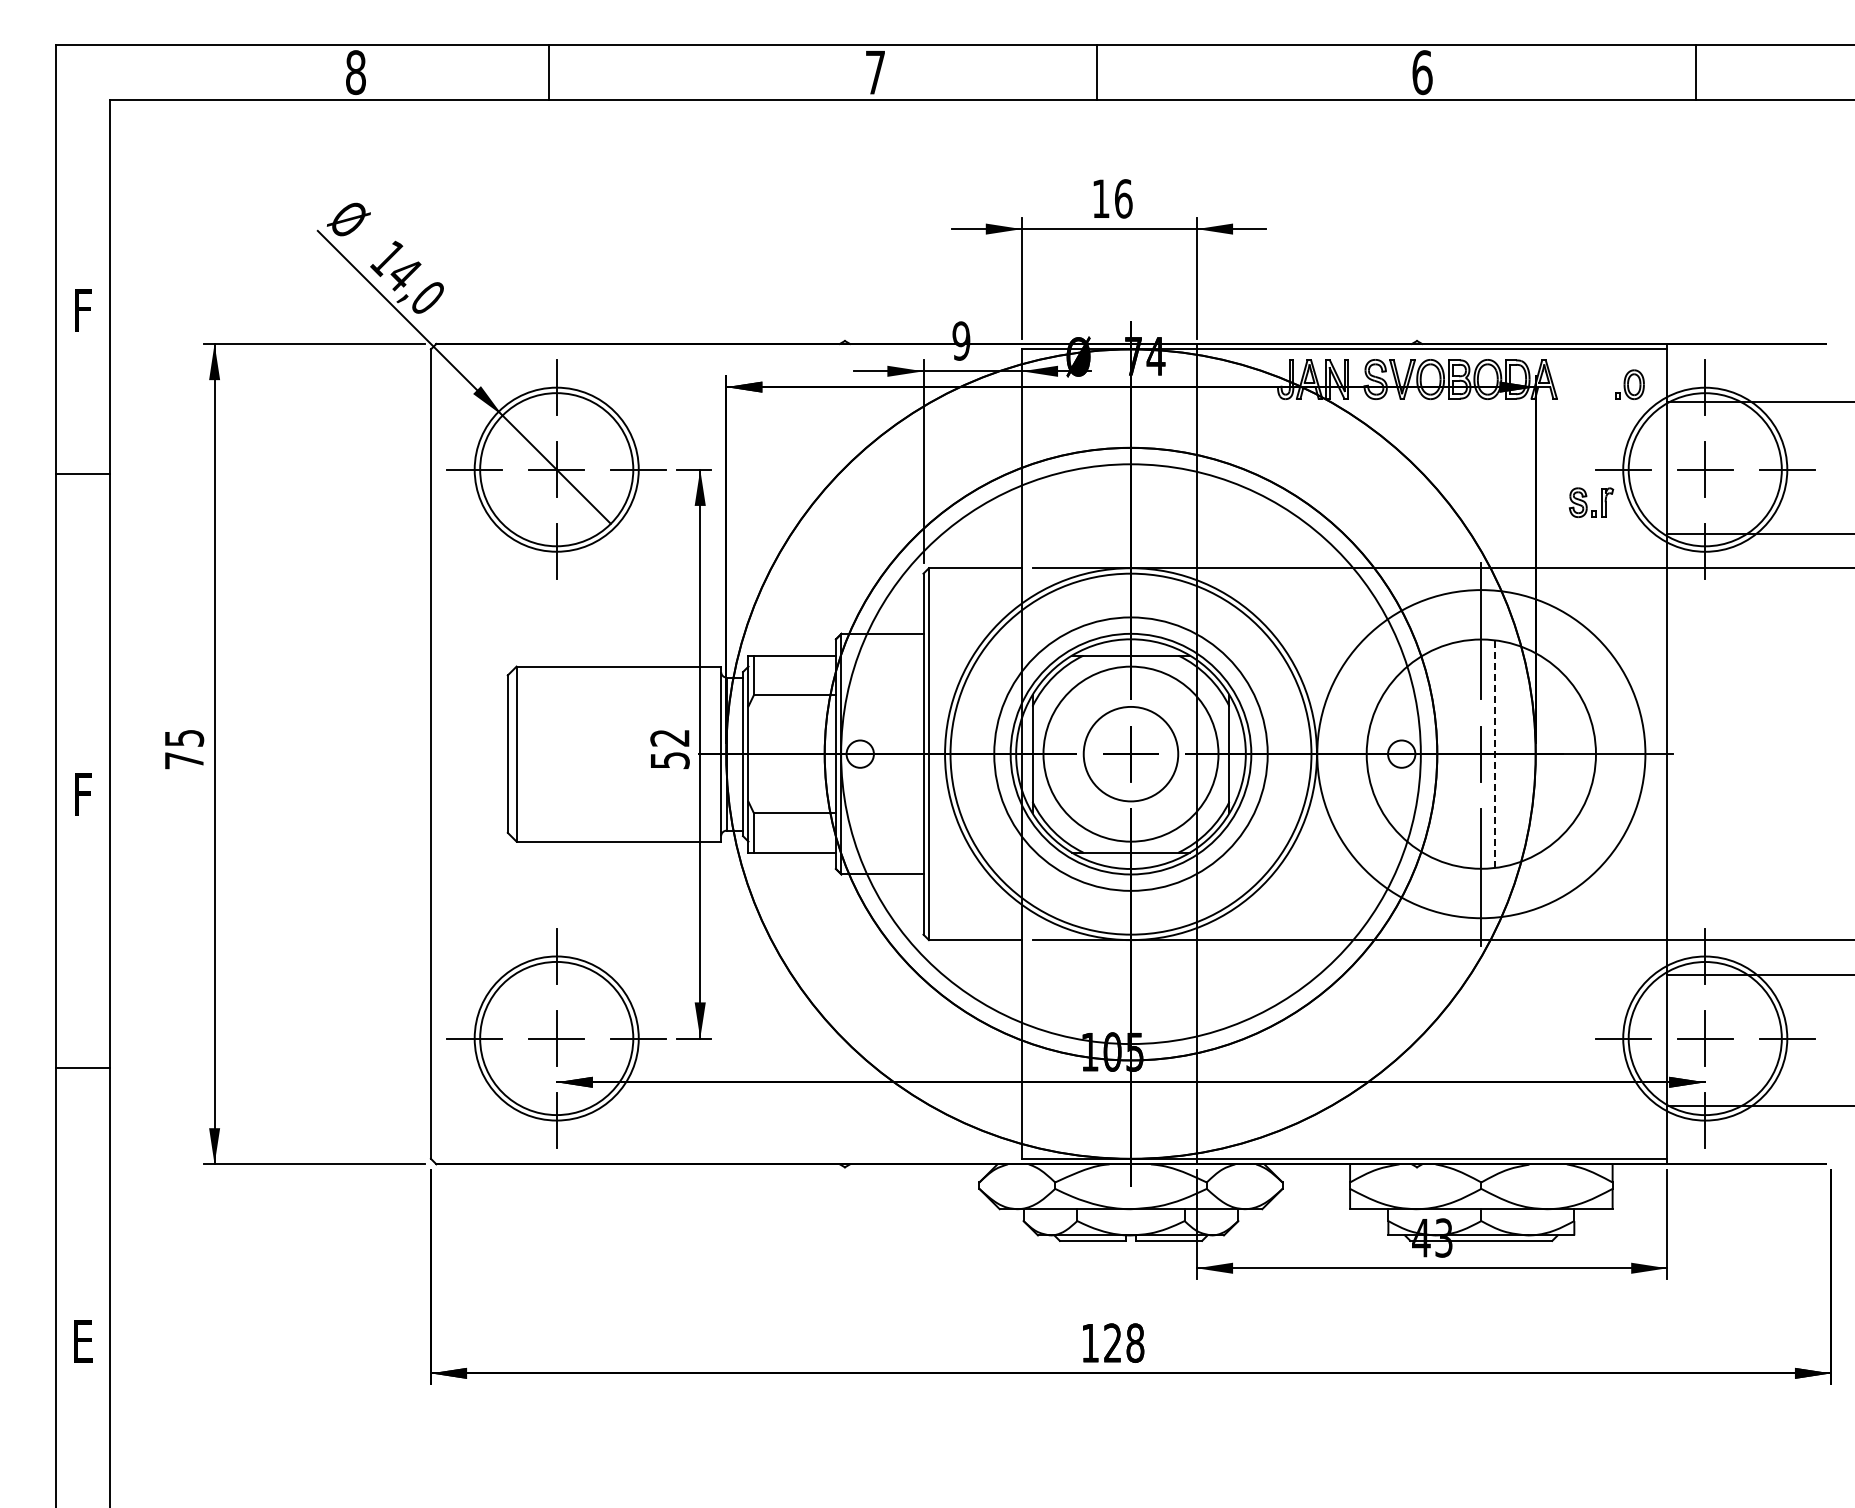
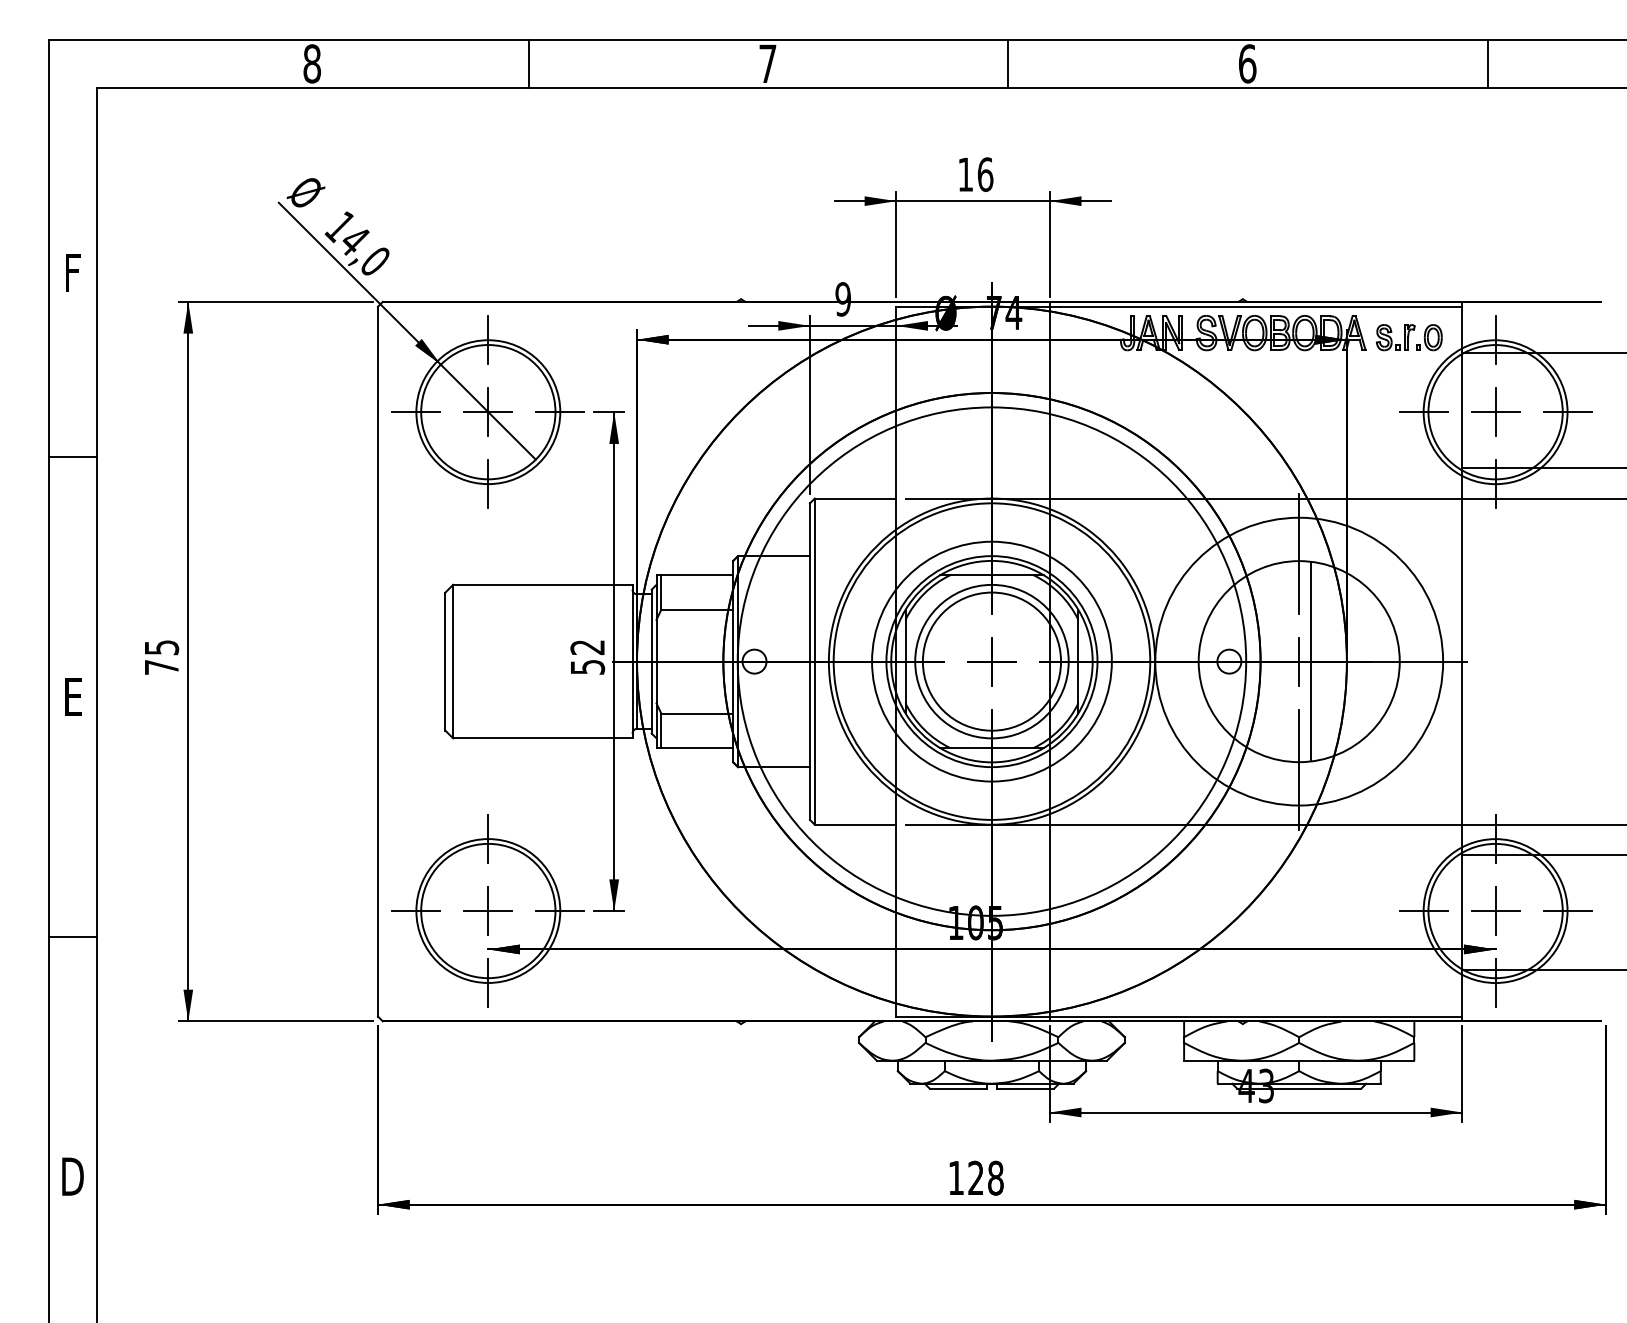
line: (548, 72) -> (528, 63), moved
line: (1096, 72) -> (1008, 63), moved
line: (82, 473) -> (72, 456), moved
part: (1591, 502) -> (1395, 337), moved
circle: (1130, 753) -> (991, 661), size x1.67
line: (1495, 754) -> (1311, 661), dashed -> solid
text: (83, 794) -> (73, 697), F -> E
text: (83, 1341) -> (73, 1176), E -> D

